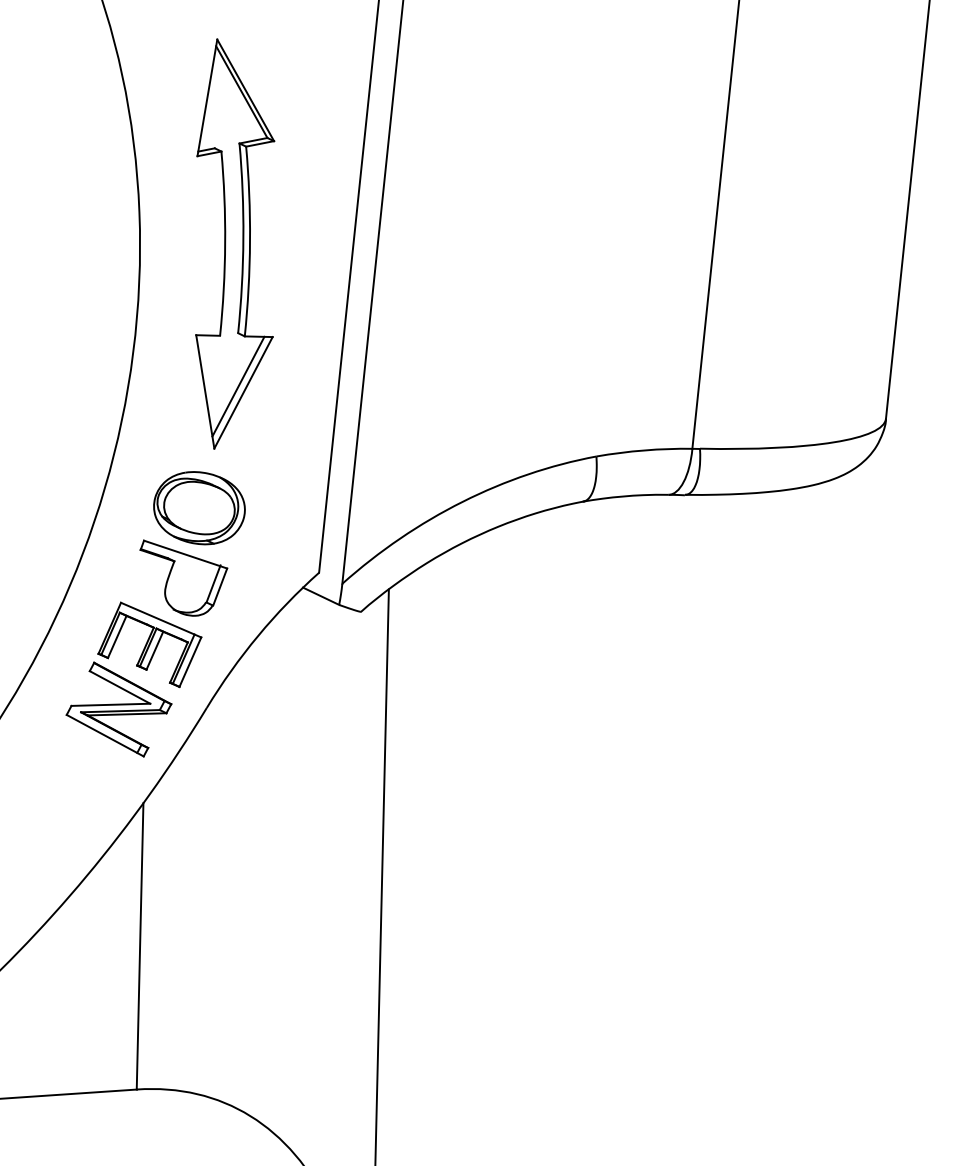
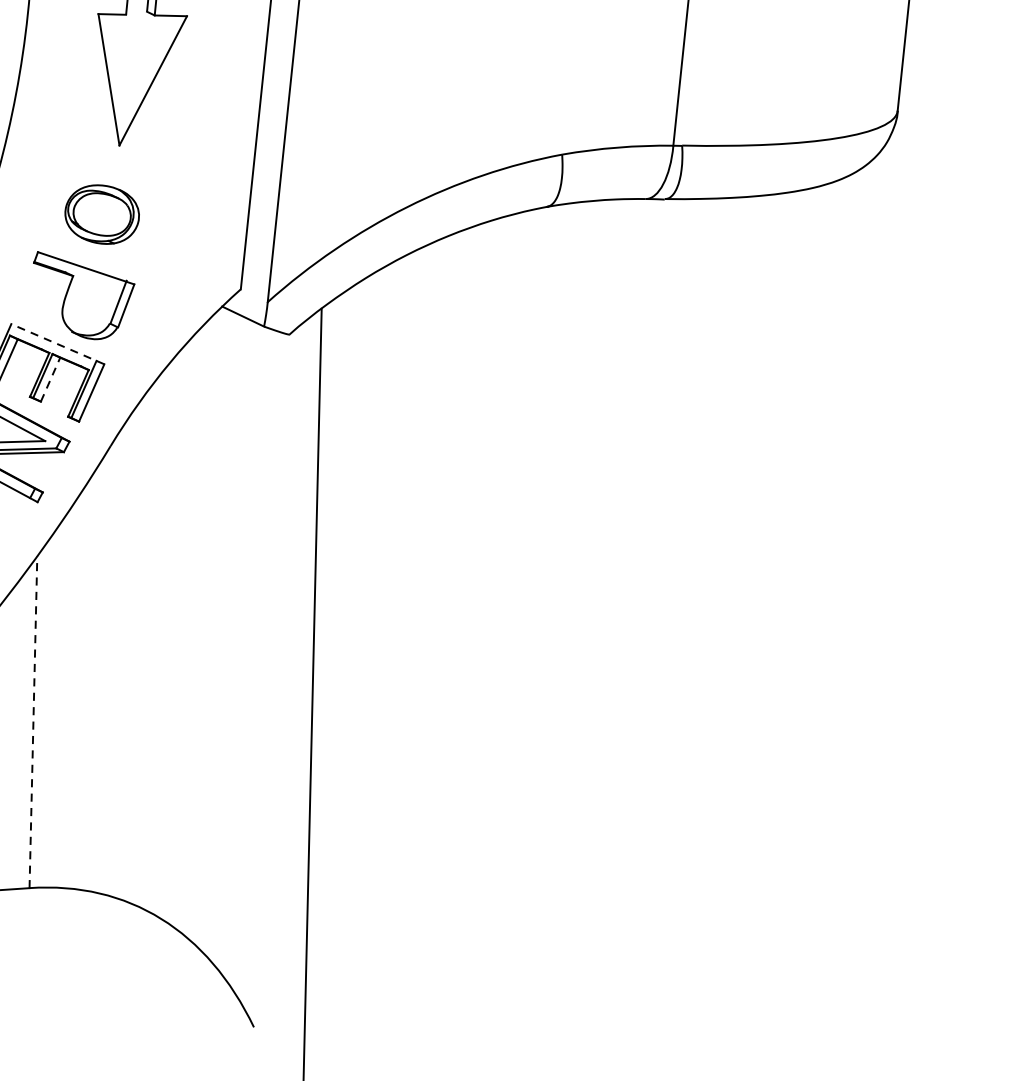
line: (238, 386) -> (147, 73), removed
part: (199, 508) -> (102, 214), size x0.7
line: (161, 620) -> (58, 344), solid -> dashed
line: (154, 650) -> (50, 379), solid -> dashed
line: (140, 945) -> (33, 721), solid -> dashed

